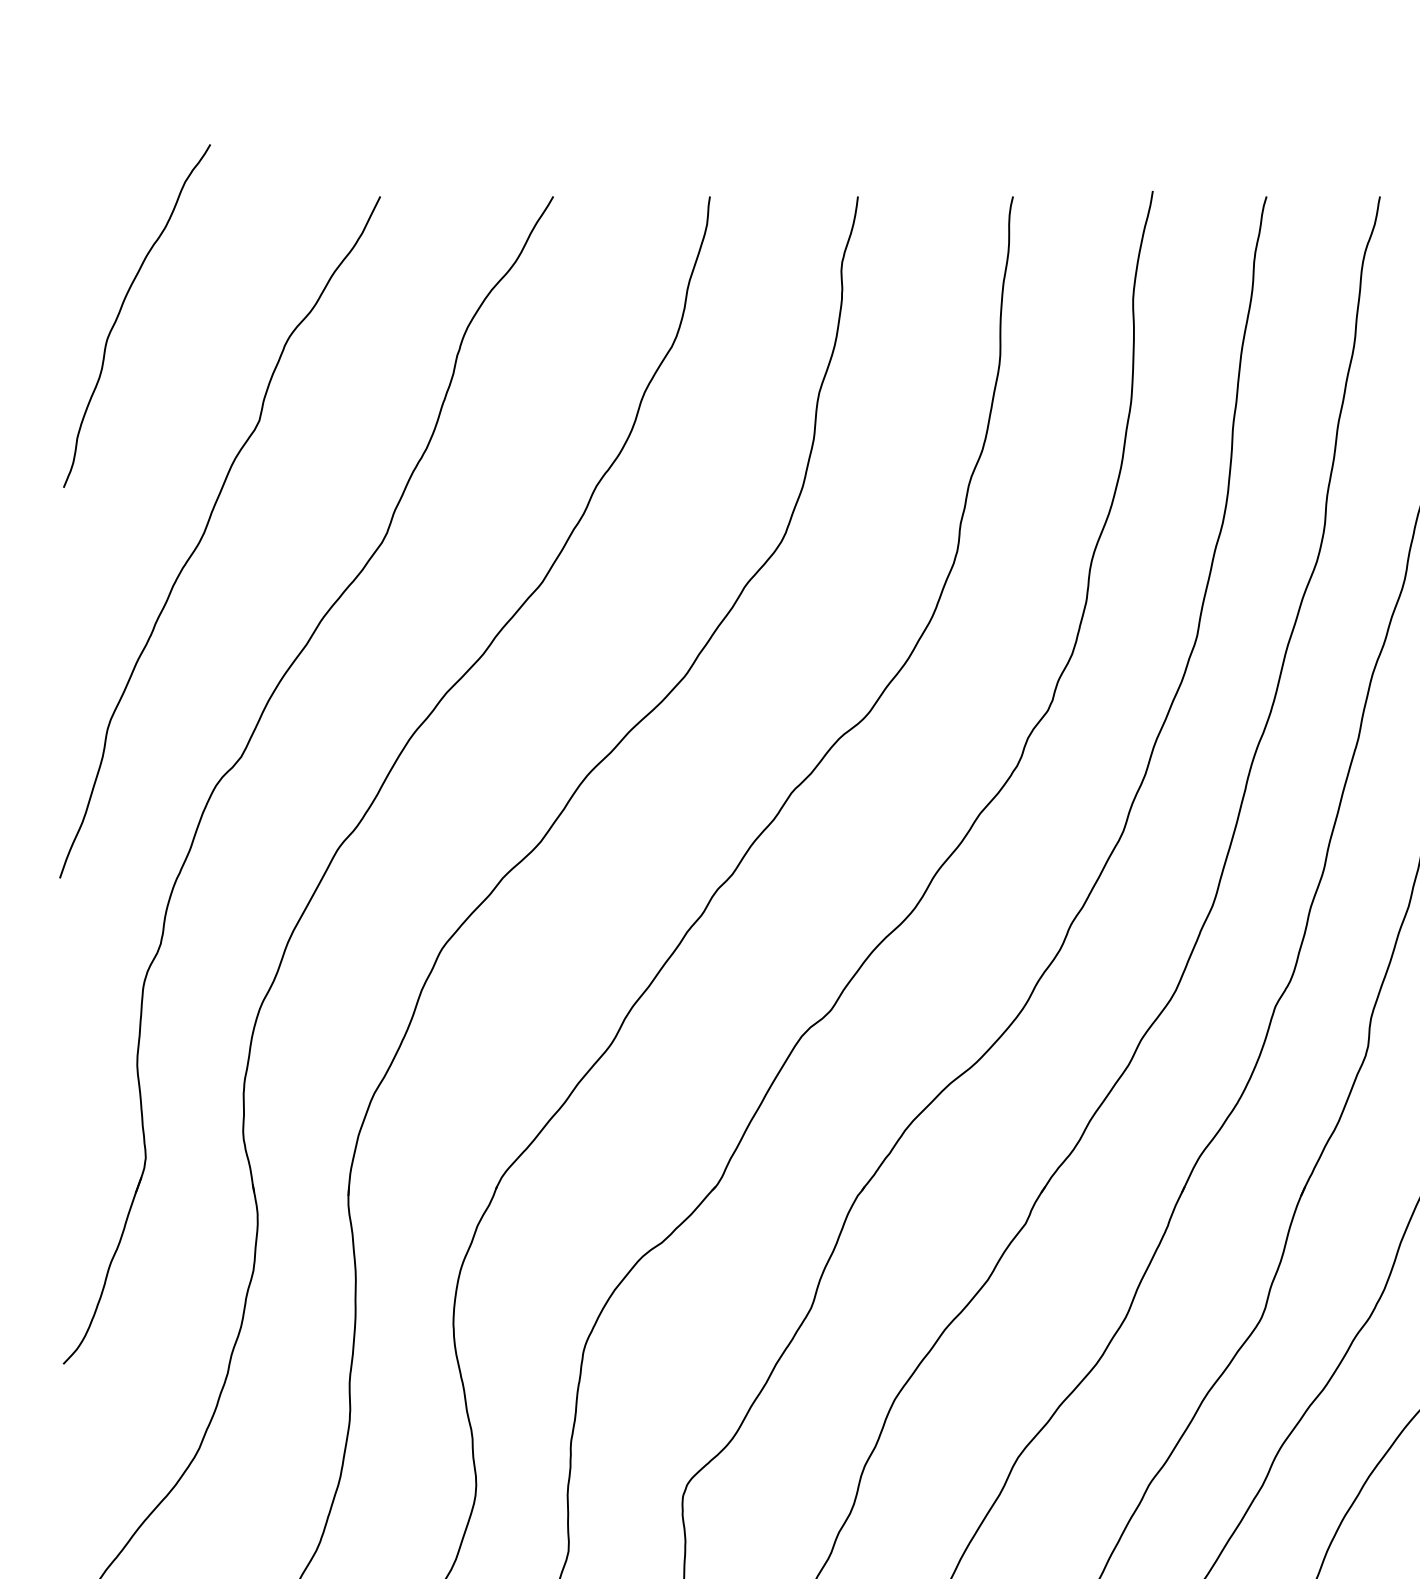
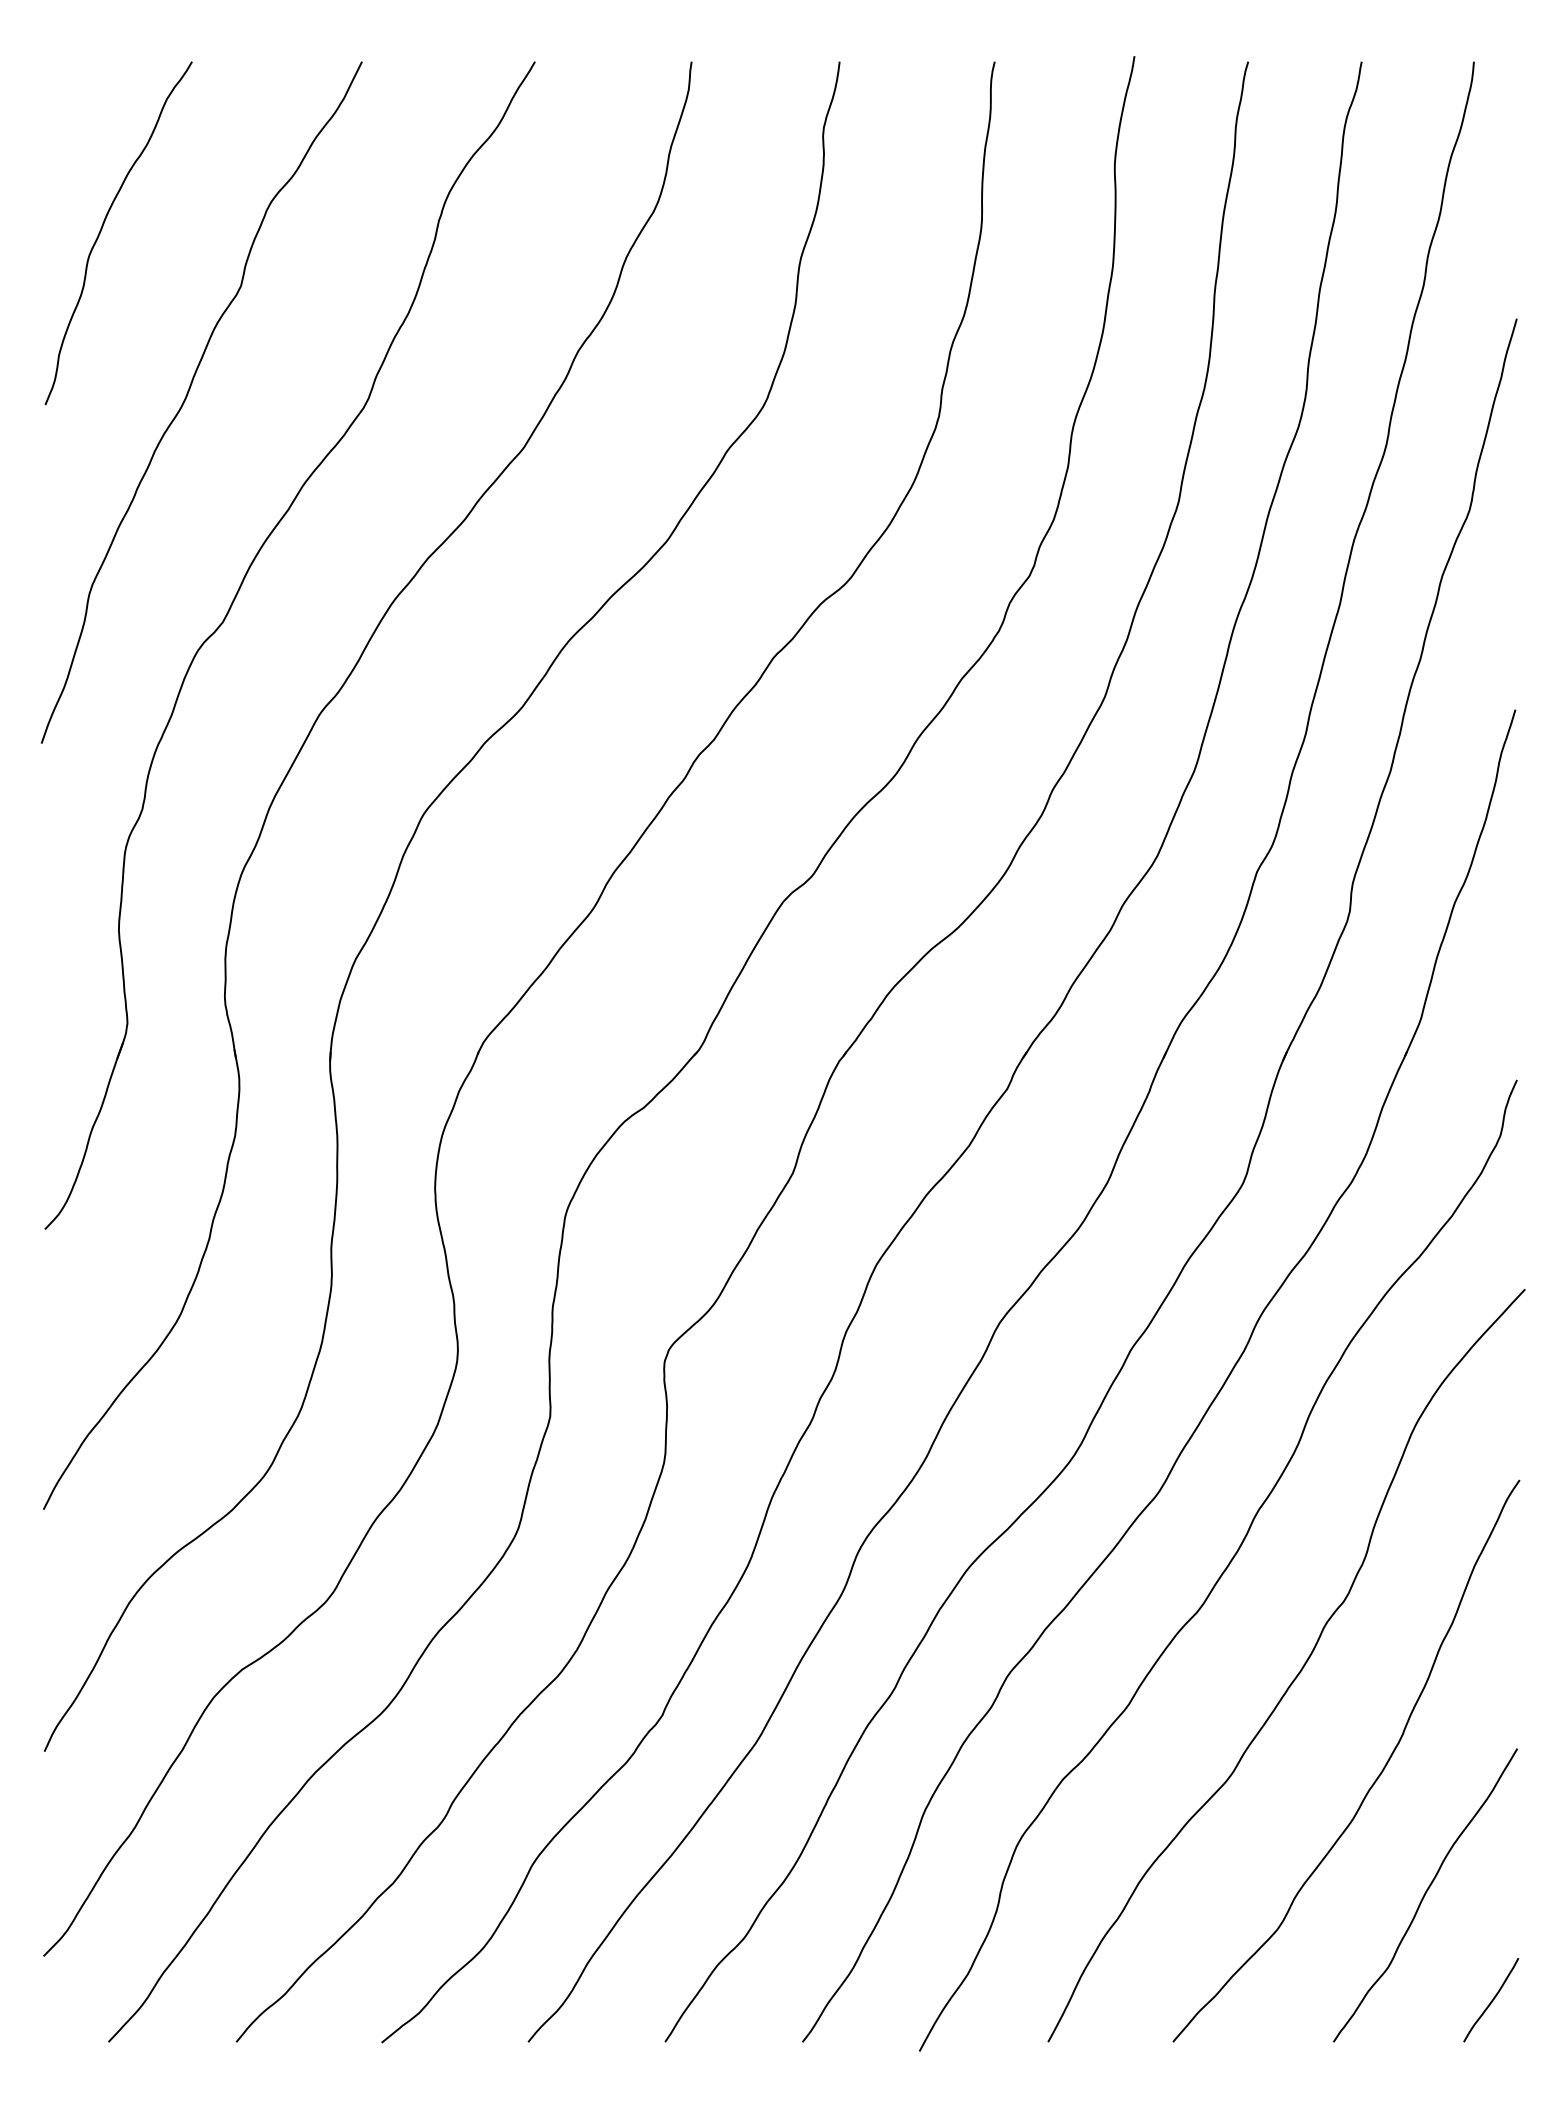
curve: (120, 312) -> (102, 229), moved

